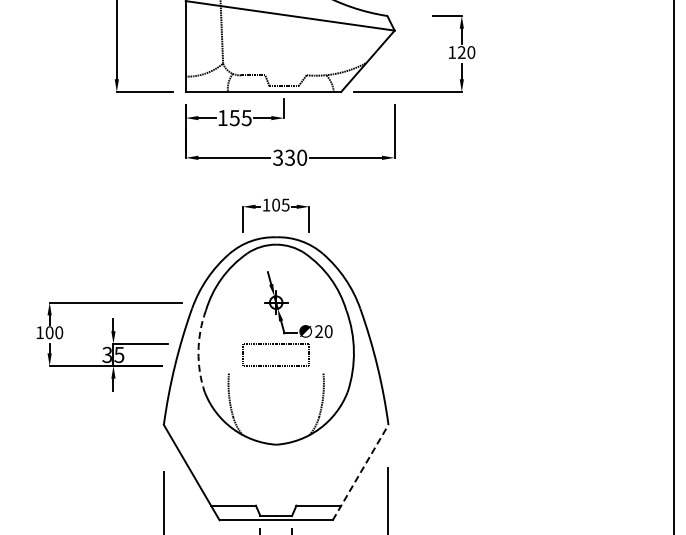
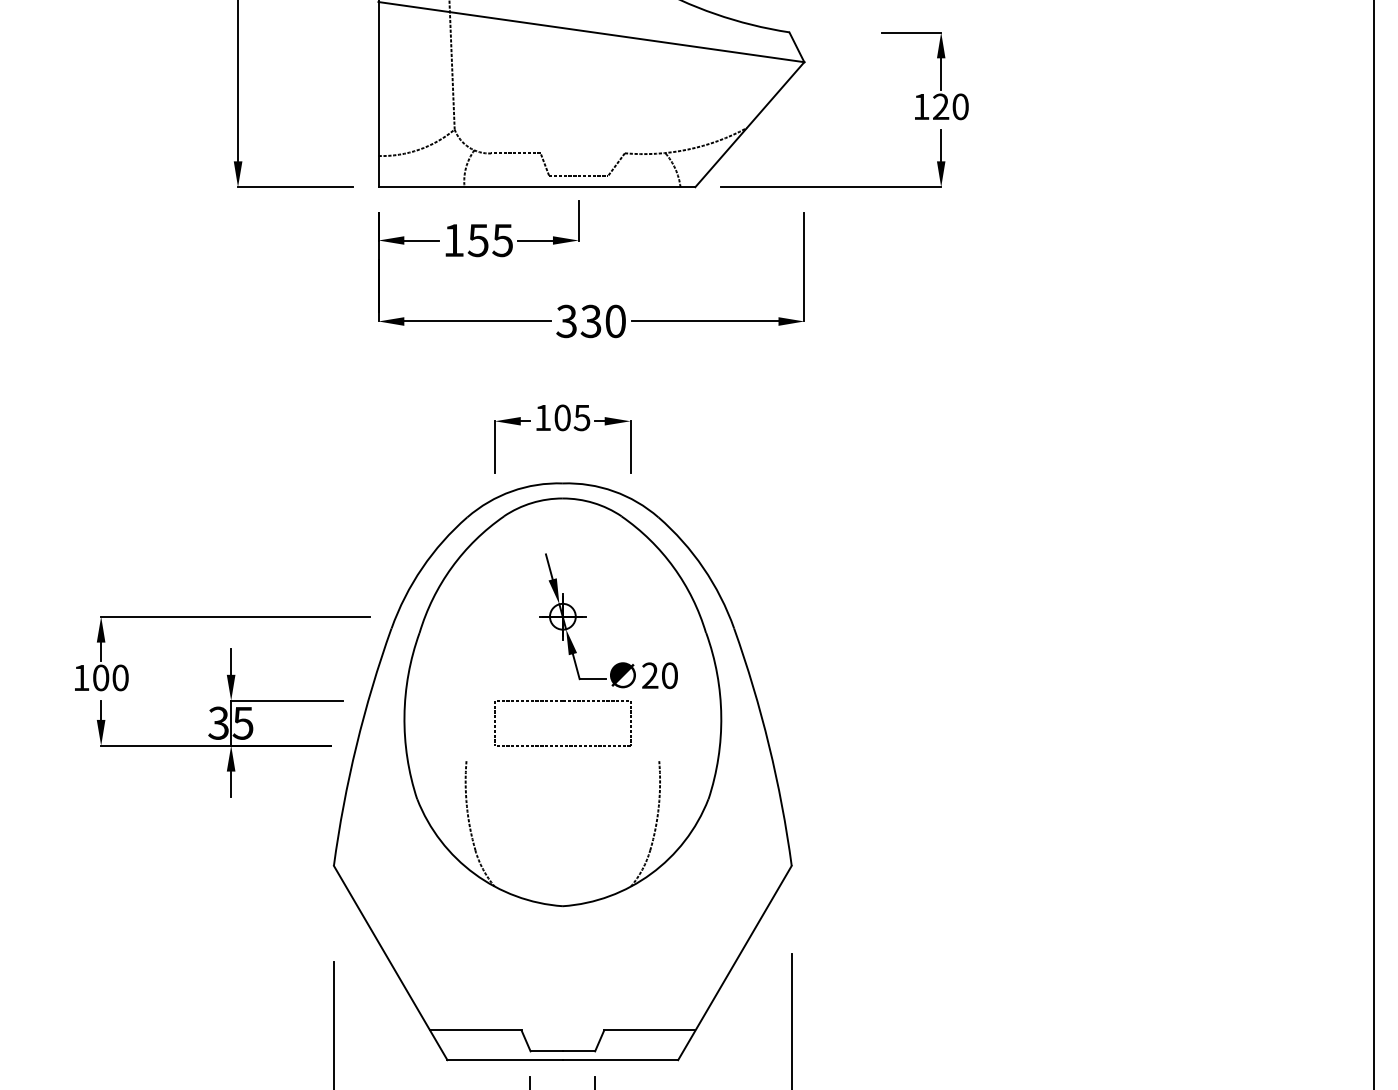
arc: (198, 351) -> (404, 716), dashed -> solid
line: (360, 472) -> (734, 962), dashed -> solid

